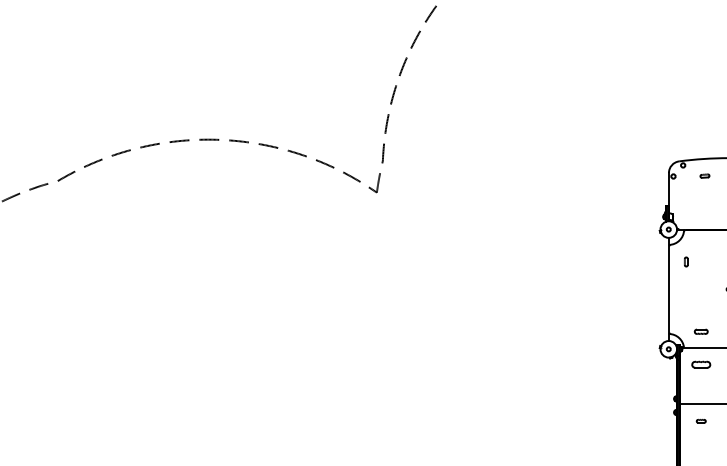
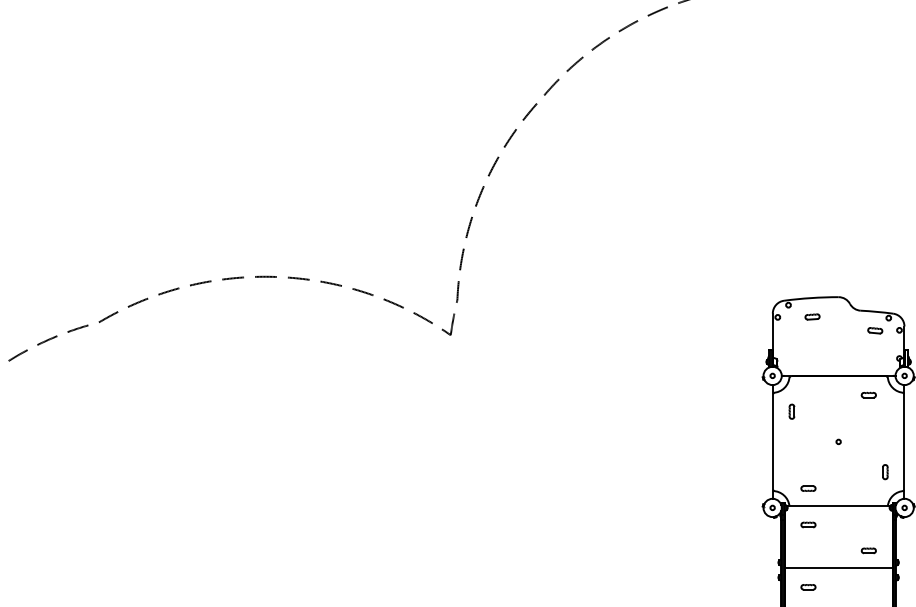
part: (704, 175) -> (812, 316), size x1.43
part: (685, 261) -> (791, 411), size x1.43
part: (701, 364) -> (808, 524), size x0.71
part: (701, 421) -> (808, 587), size x1.43

